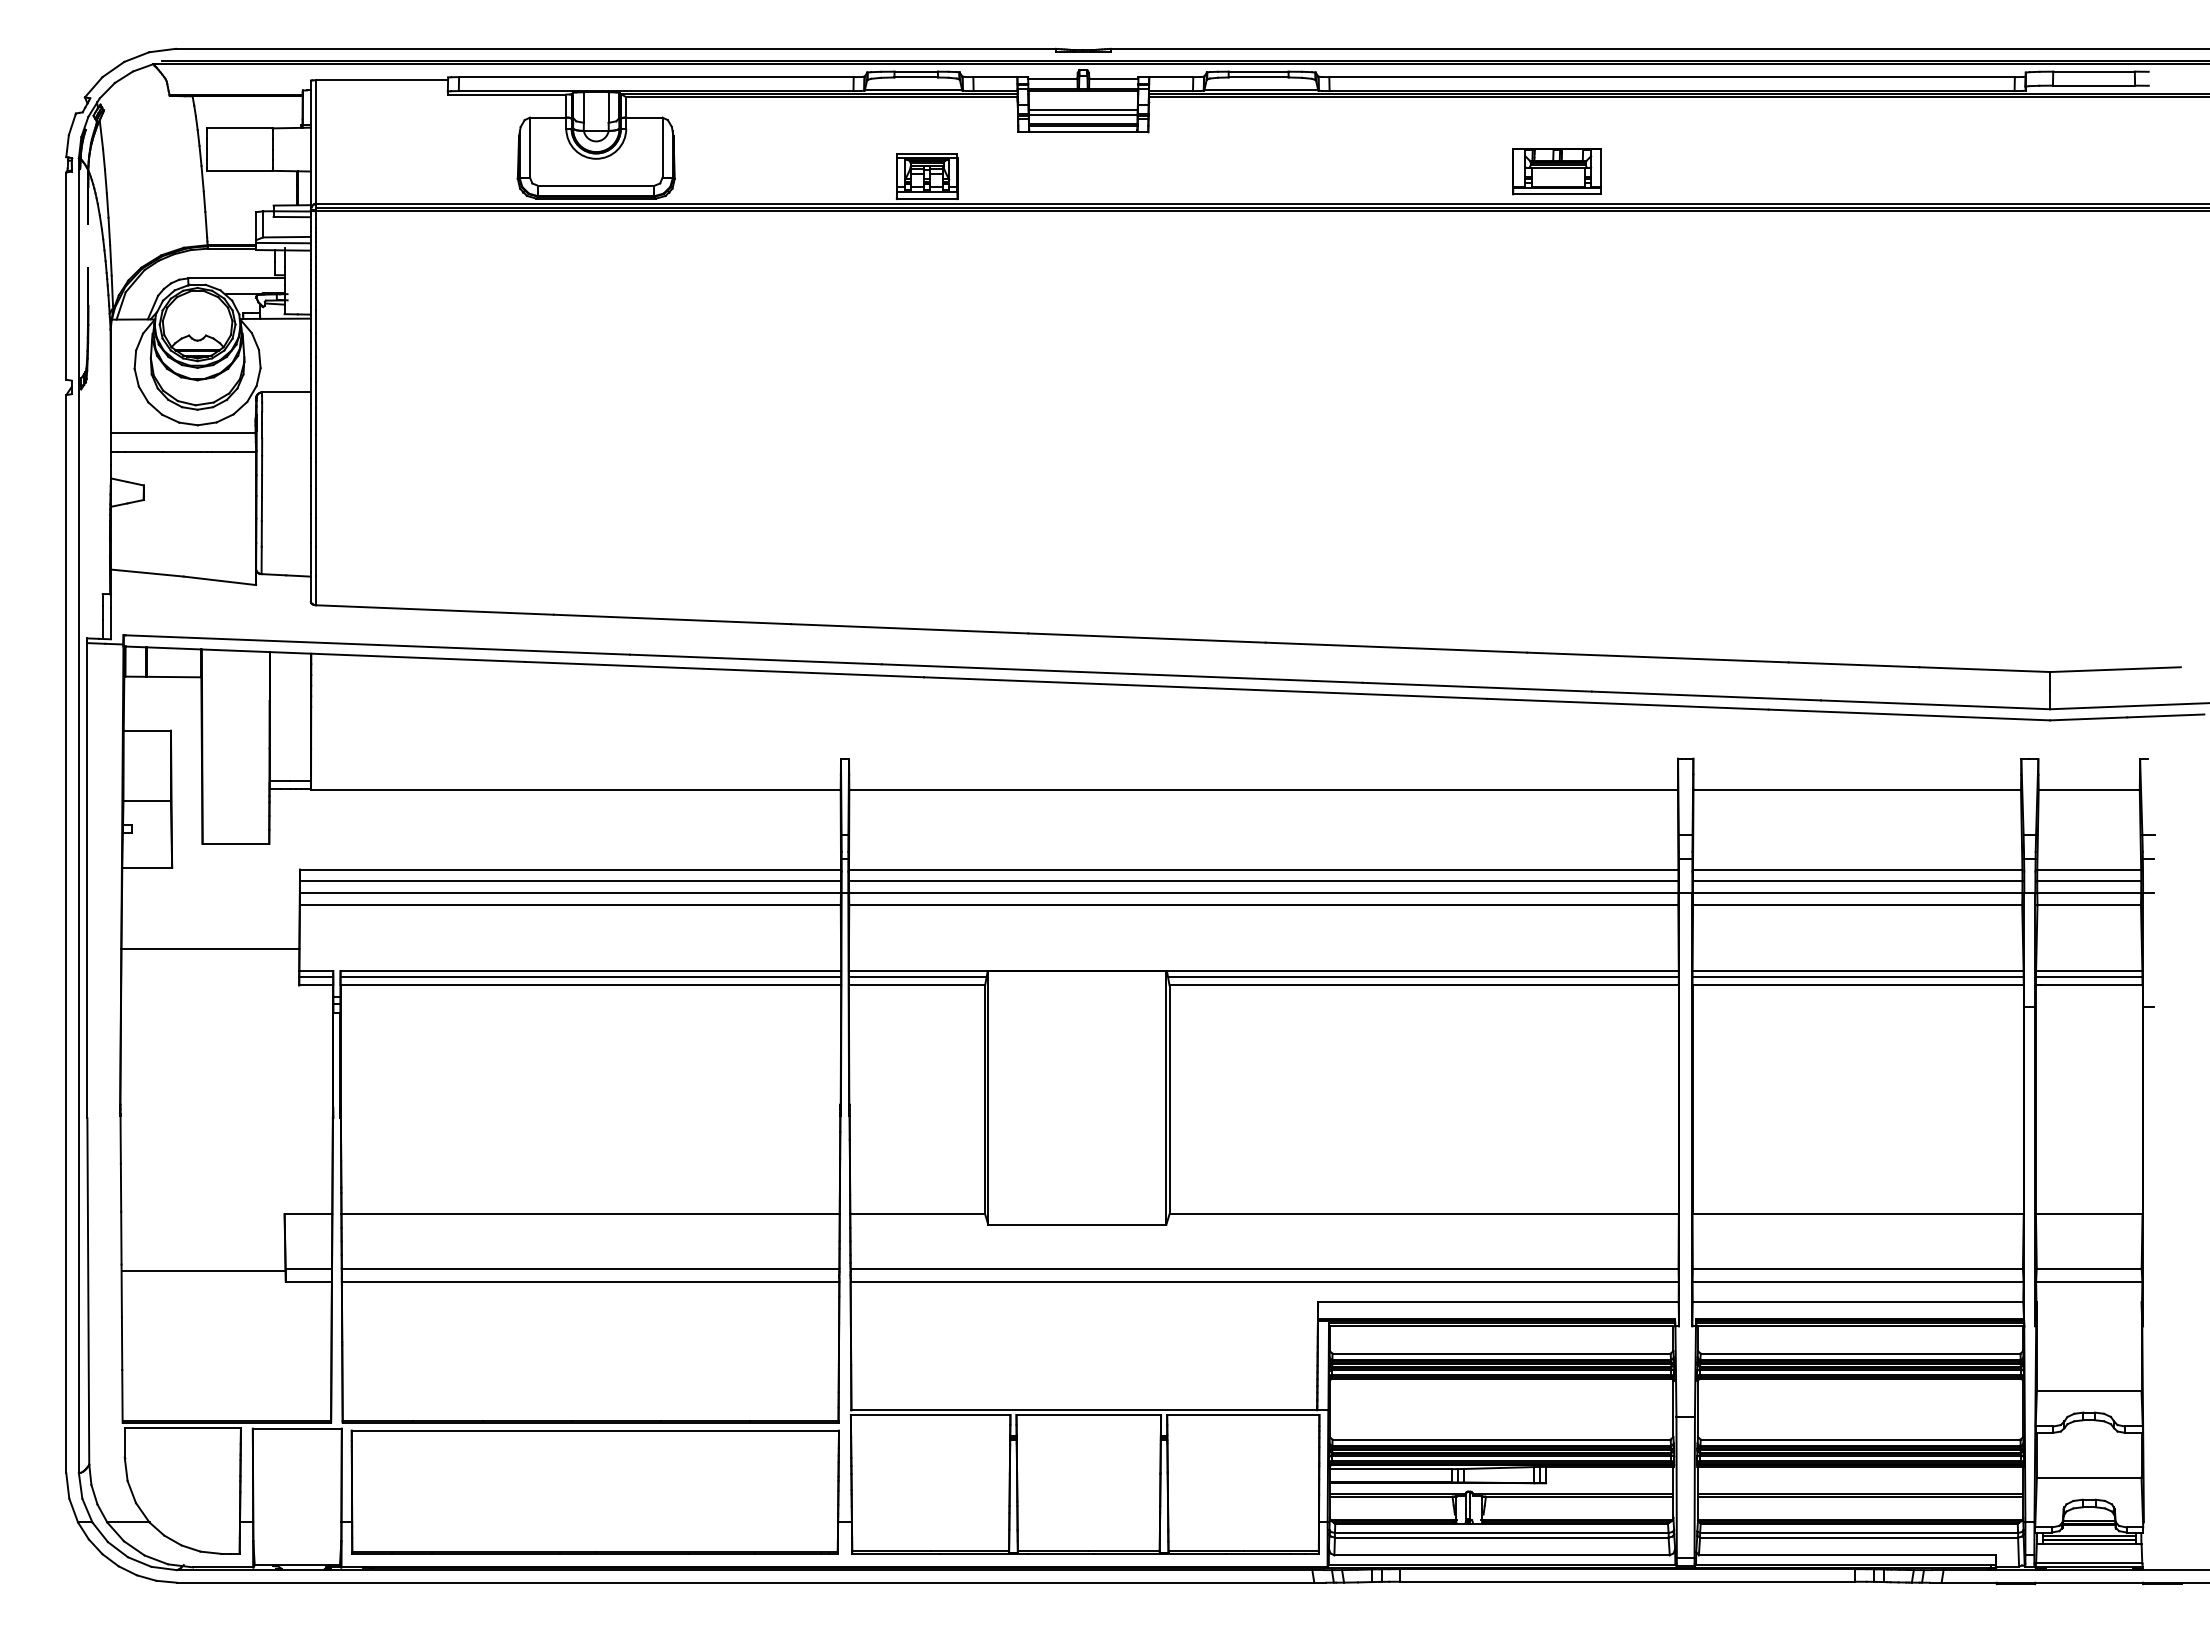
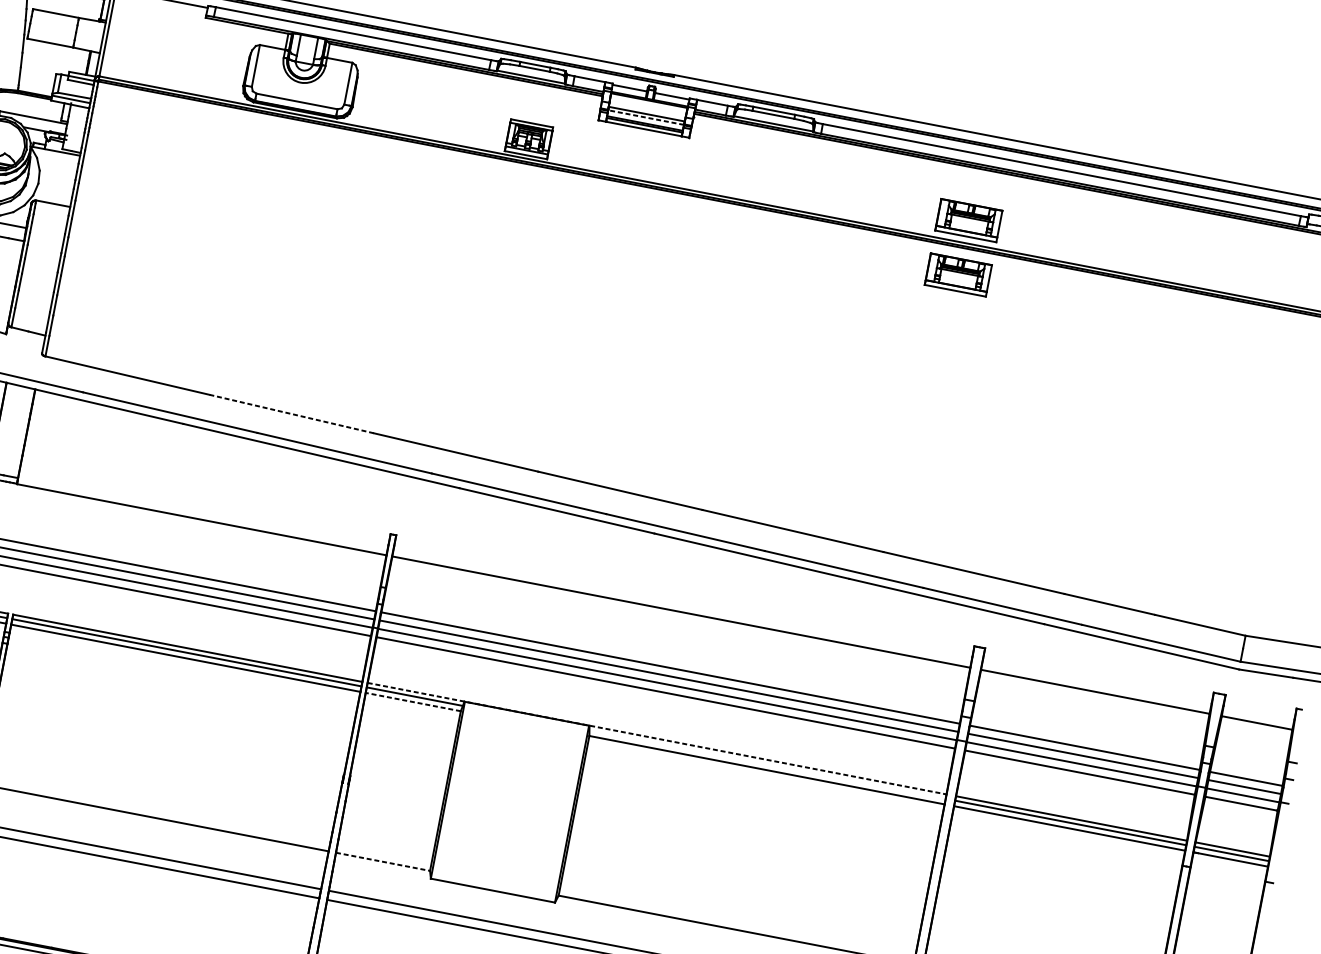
line: (1082, 115) -> (645, 117), solid -> dashed
part: (1556, 249) -> (958, 274), added
line: (672, 619) -> (291, 414), solid -> dashed
line: (1263, 971) -> (656, 738), solid -> dashed
line: (1423, 977) -> (767, 764), removed
line: (916, 985) -> (412, 702), solid -> dashed
line: (918, 1214) -> (383, 862), solid -> dashed

